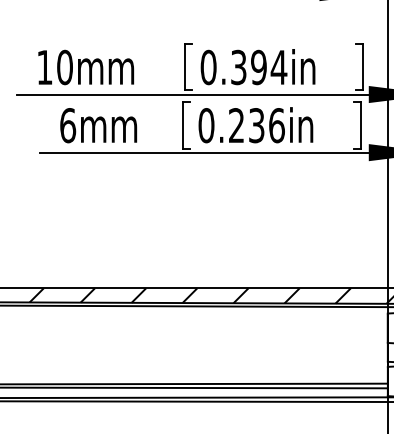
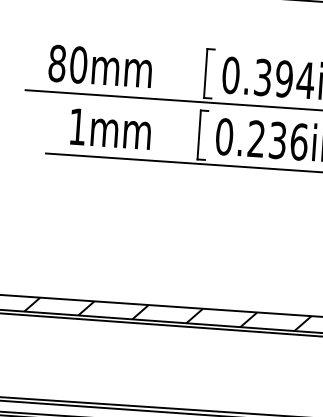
text: (44, 67) -> (56, 63), 10mm -> 80mm
text: (68, 125) -> (78, 126), 6mm -> 1mm

